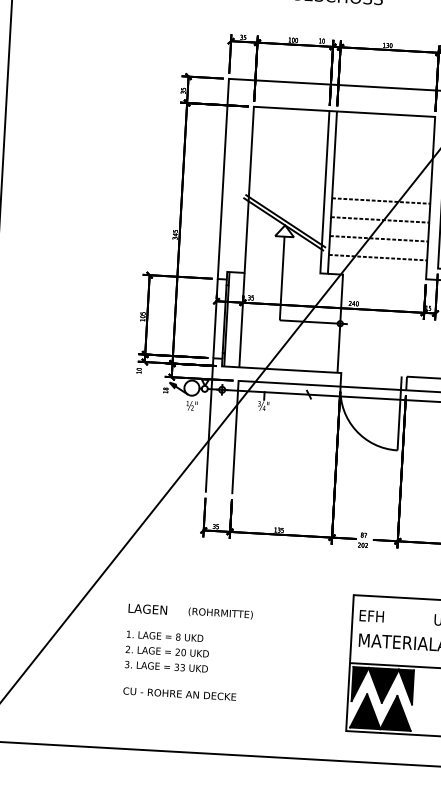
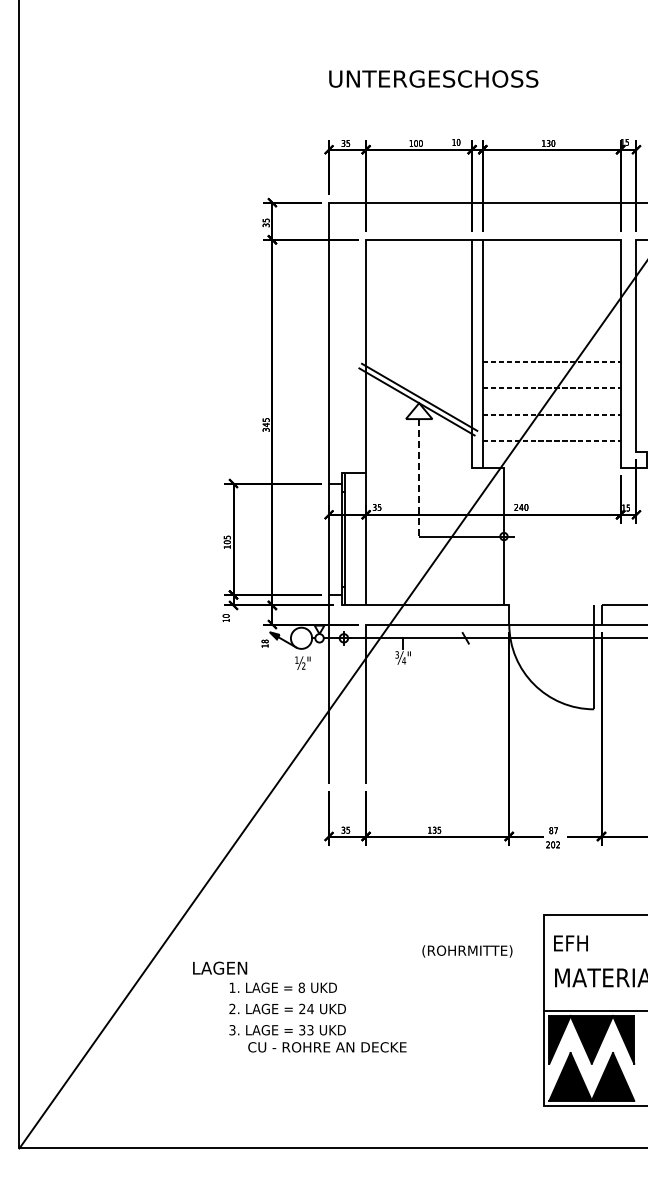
line: (282, 278) -> (419, 477), solid -> dashed
text: (148, 608) -> (220, 967), moved
text: (220, 613) -> (467, 951), moved
text: (183, 652) -> (310, 1008), 20 -> 24
text: (179, 694) -> (327, 1047), moved

